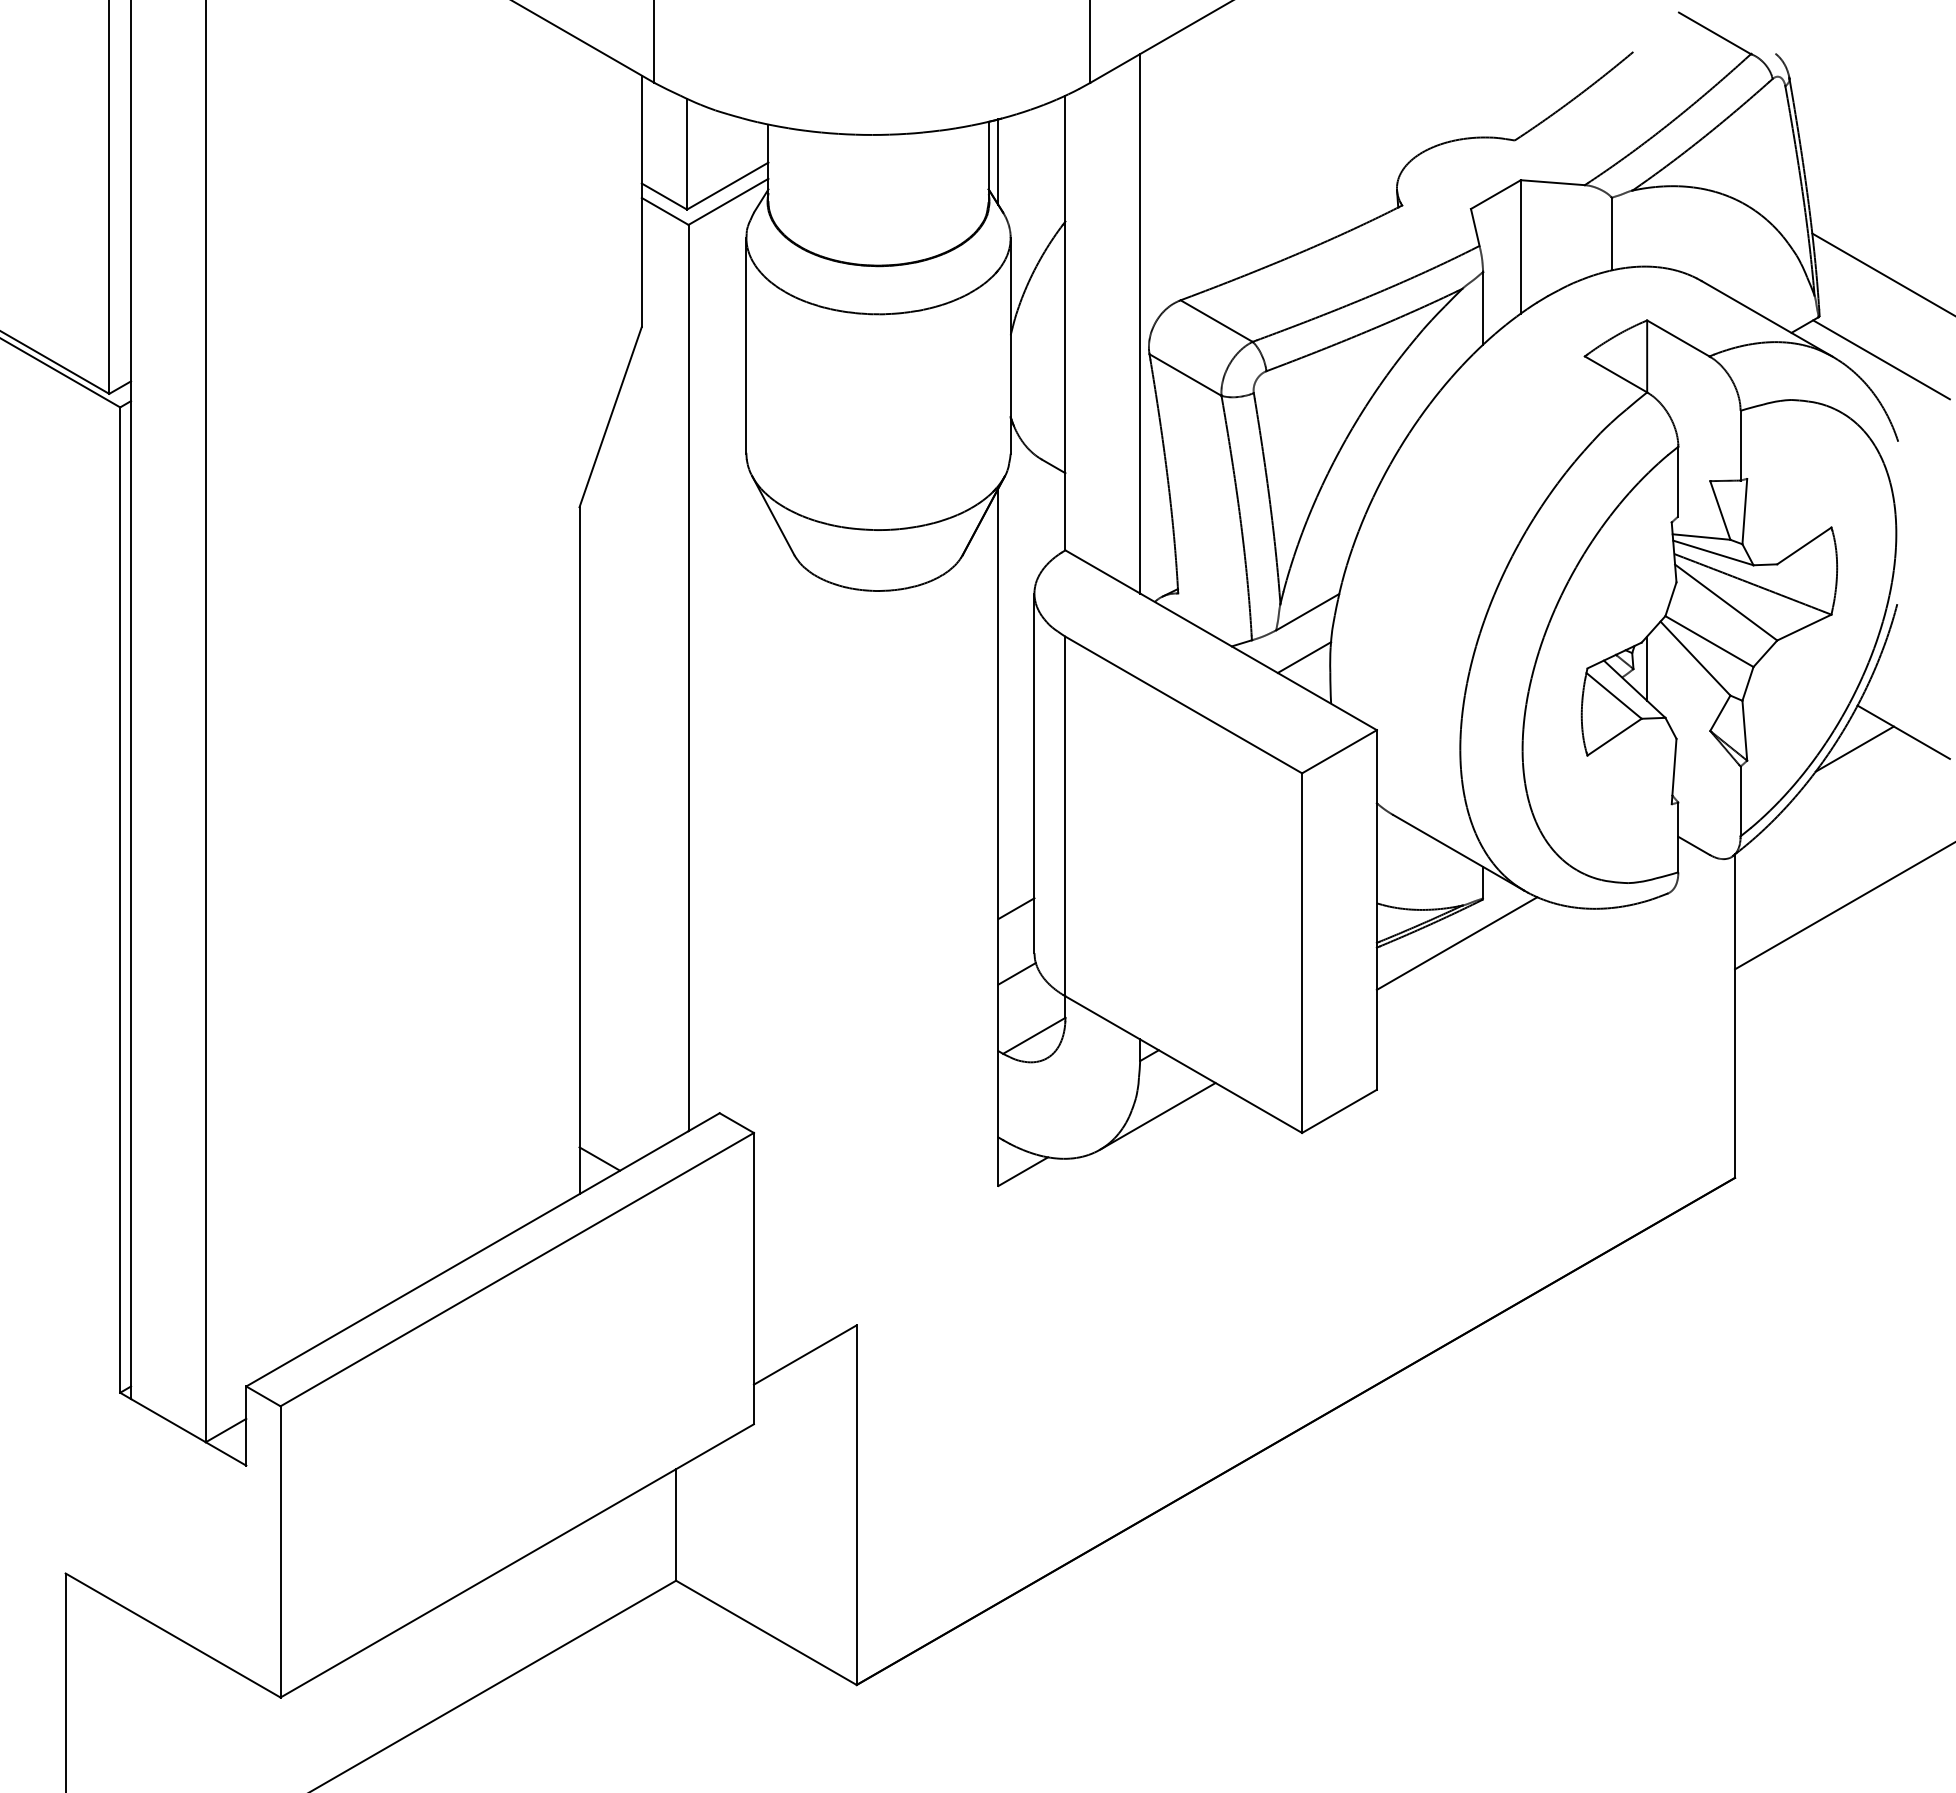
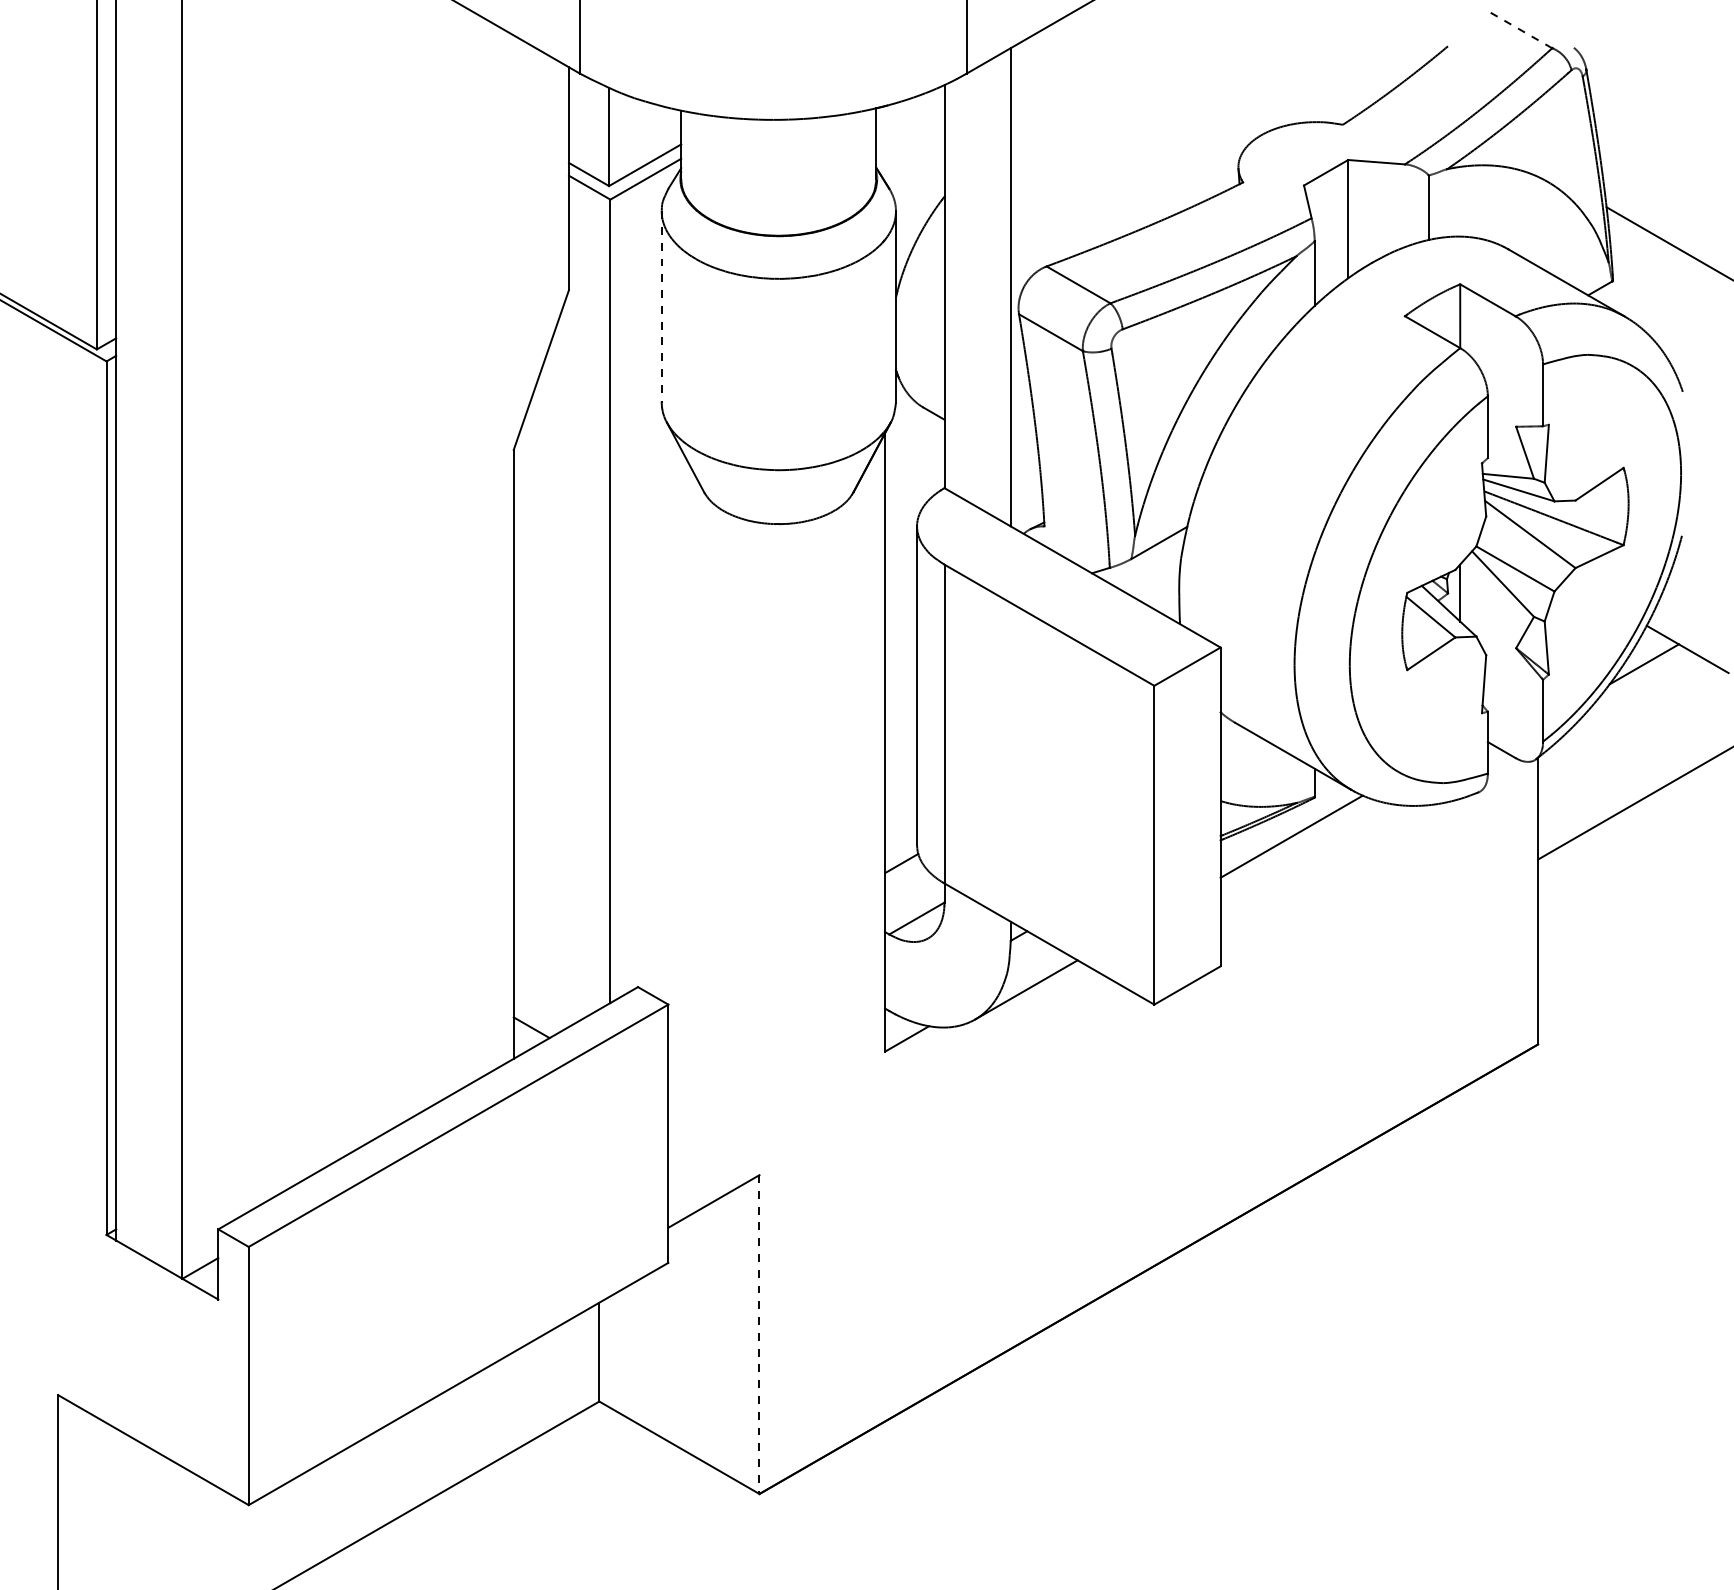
line: (1714, 33) -> (1519, 29), solid -> dashed
line: (998, 162) -> (885, 144), removed
line: (746, 345) -> (661, 306), solid -> dashed
line: (1881, 359) -> (1667, 318), removed
line: (1304, 657) -> (1156, 583), removed
line: (1016, 908) -> (901, 805), removed
line: (856, 1505) -> (759, 1334), solid -> dashed

